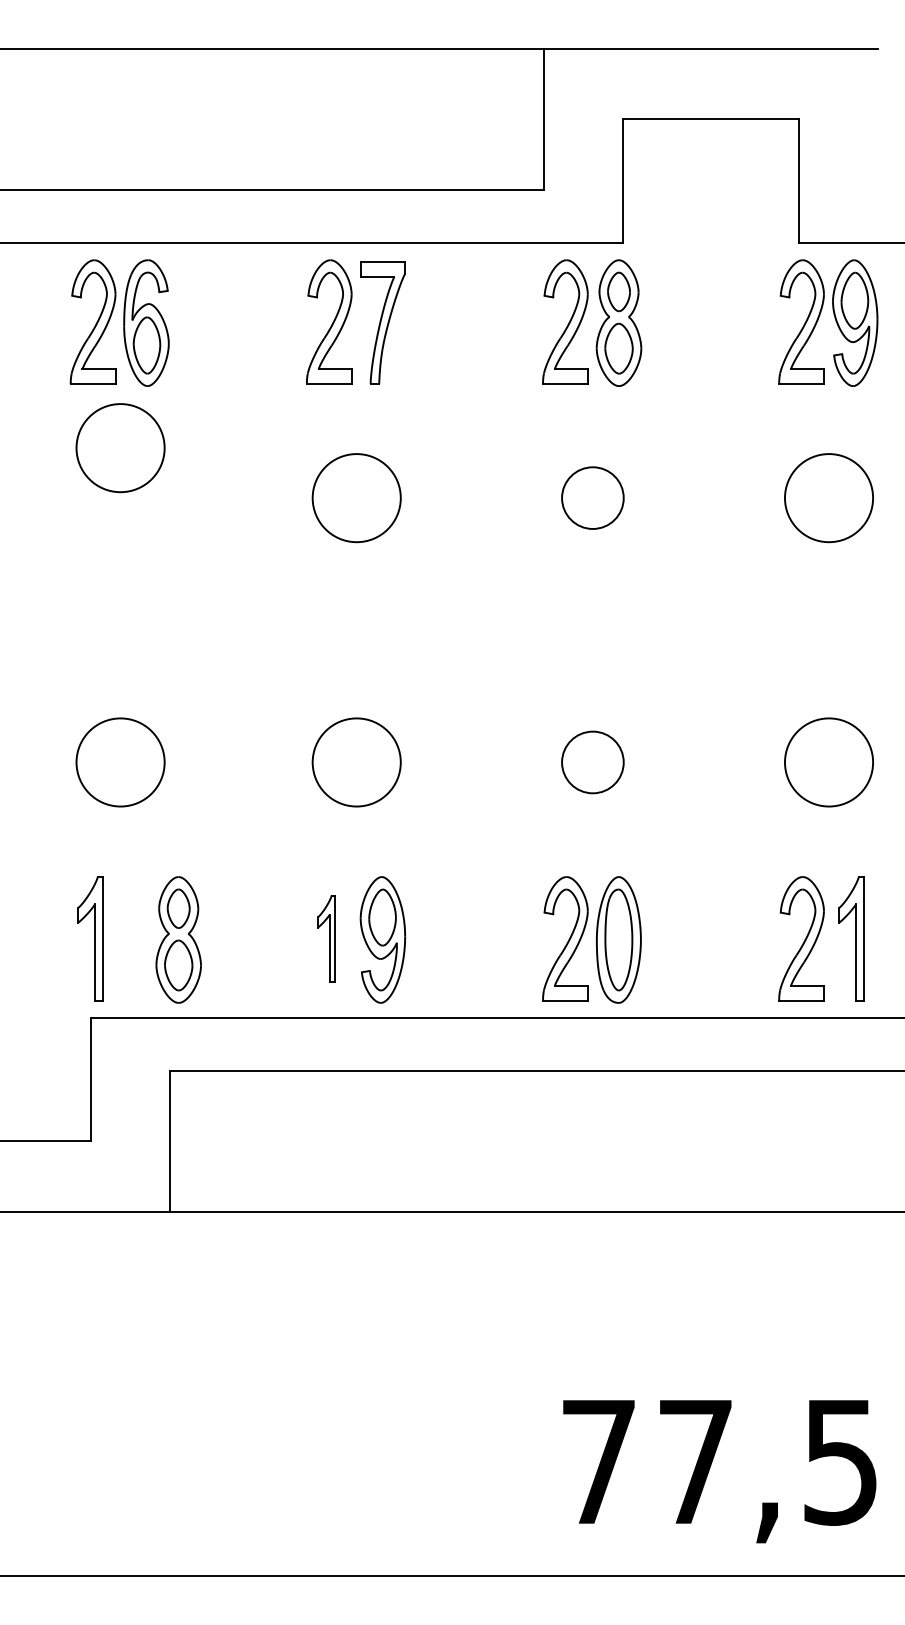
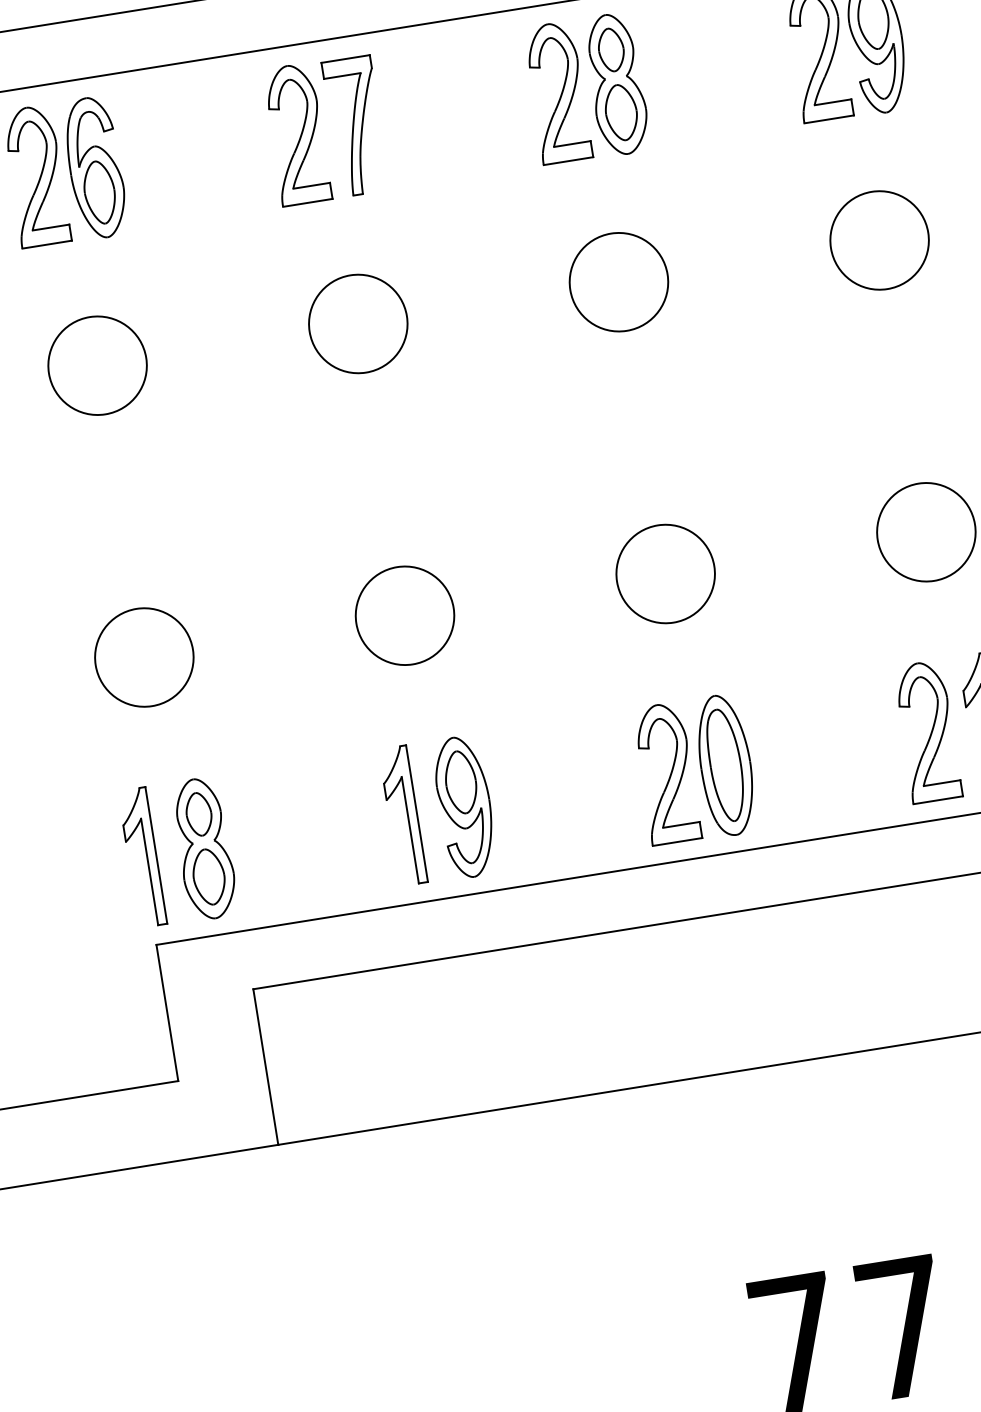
circle: (120, 448) -> (97, 366), moved
circle: (592, 498) -> (618, 282), size x1.43
circle: (592, 762) -> (665, 574), size x1.43
part: (326, 938) -> (402, 815), size x1.43
part: (178, 939) -> (204, 848), moved

